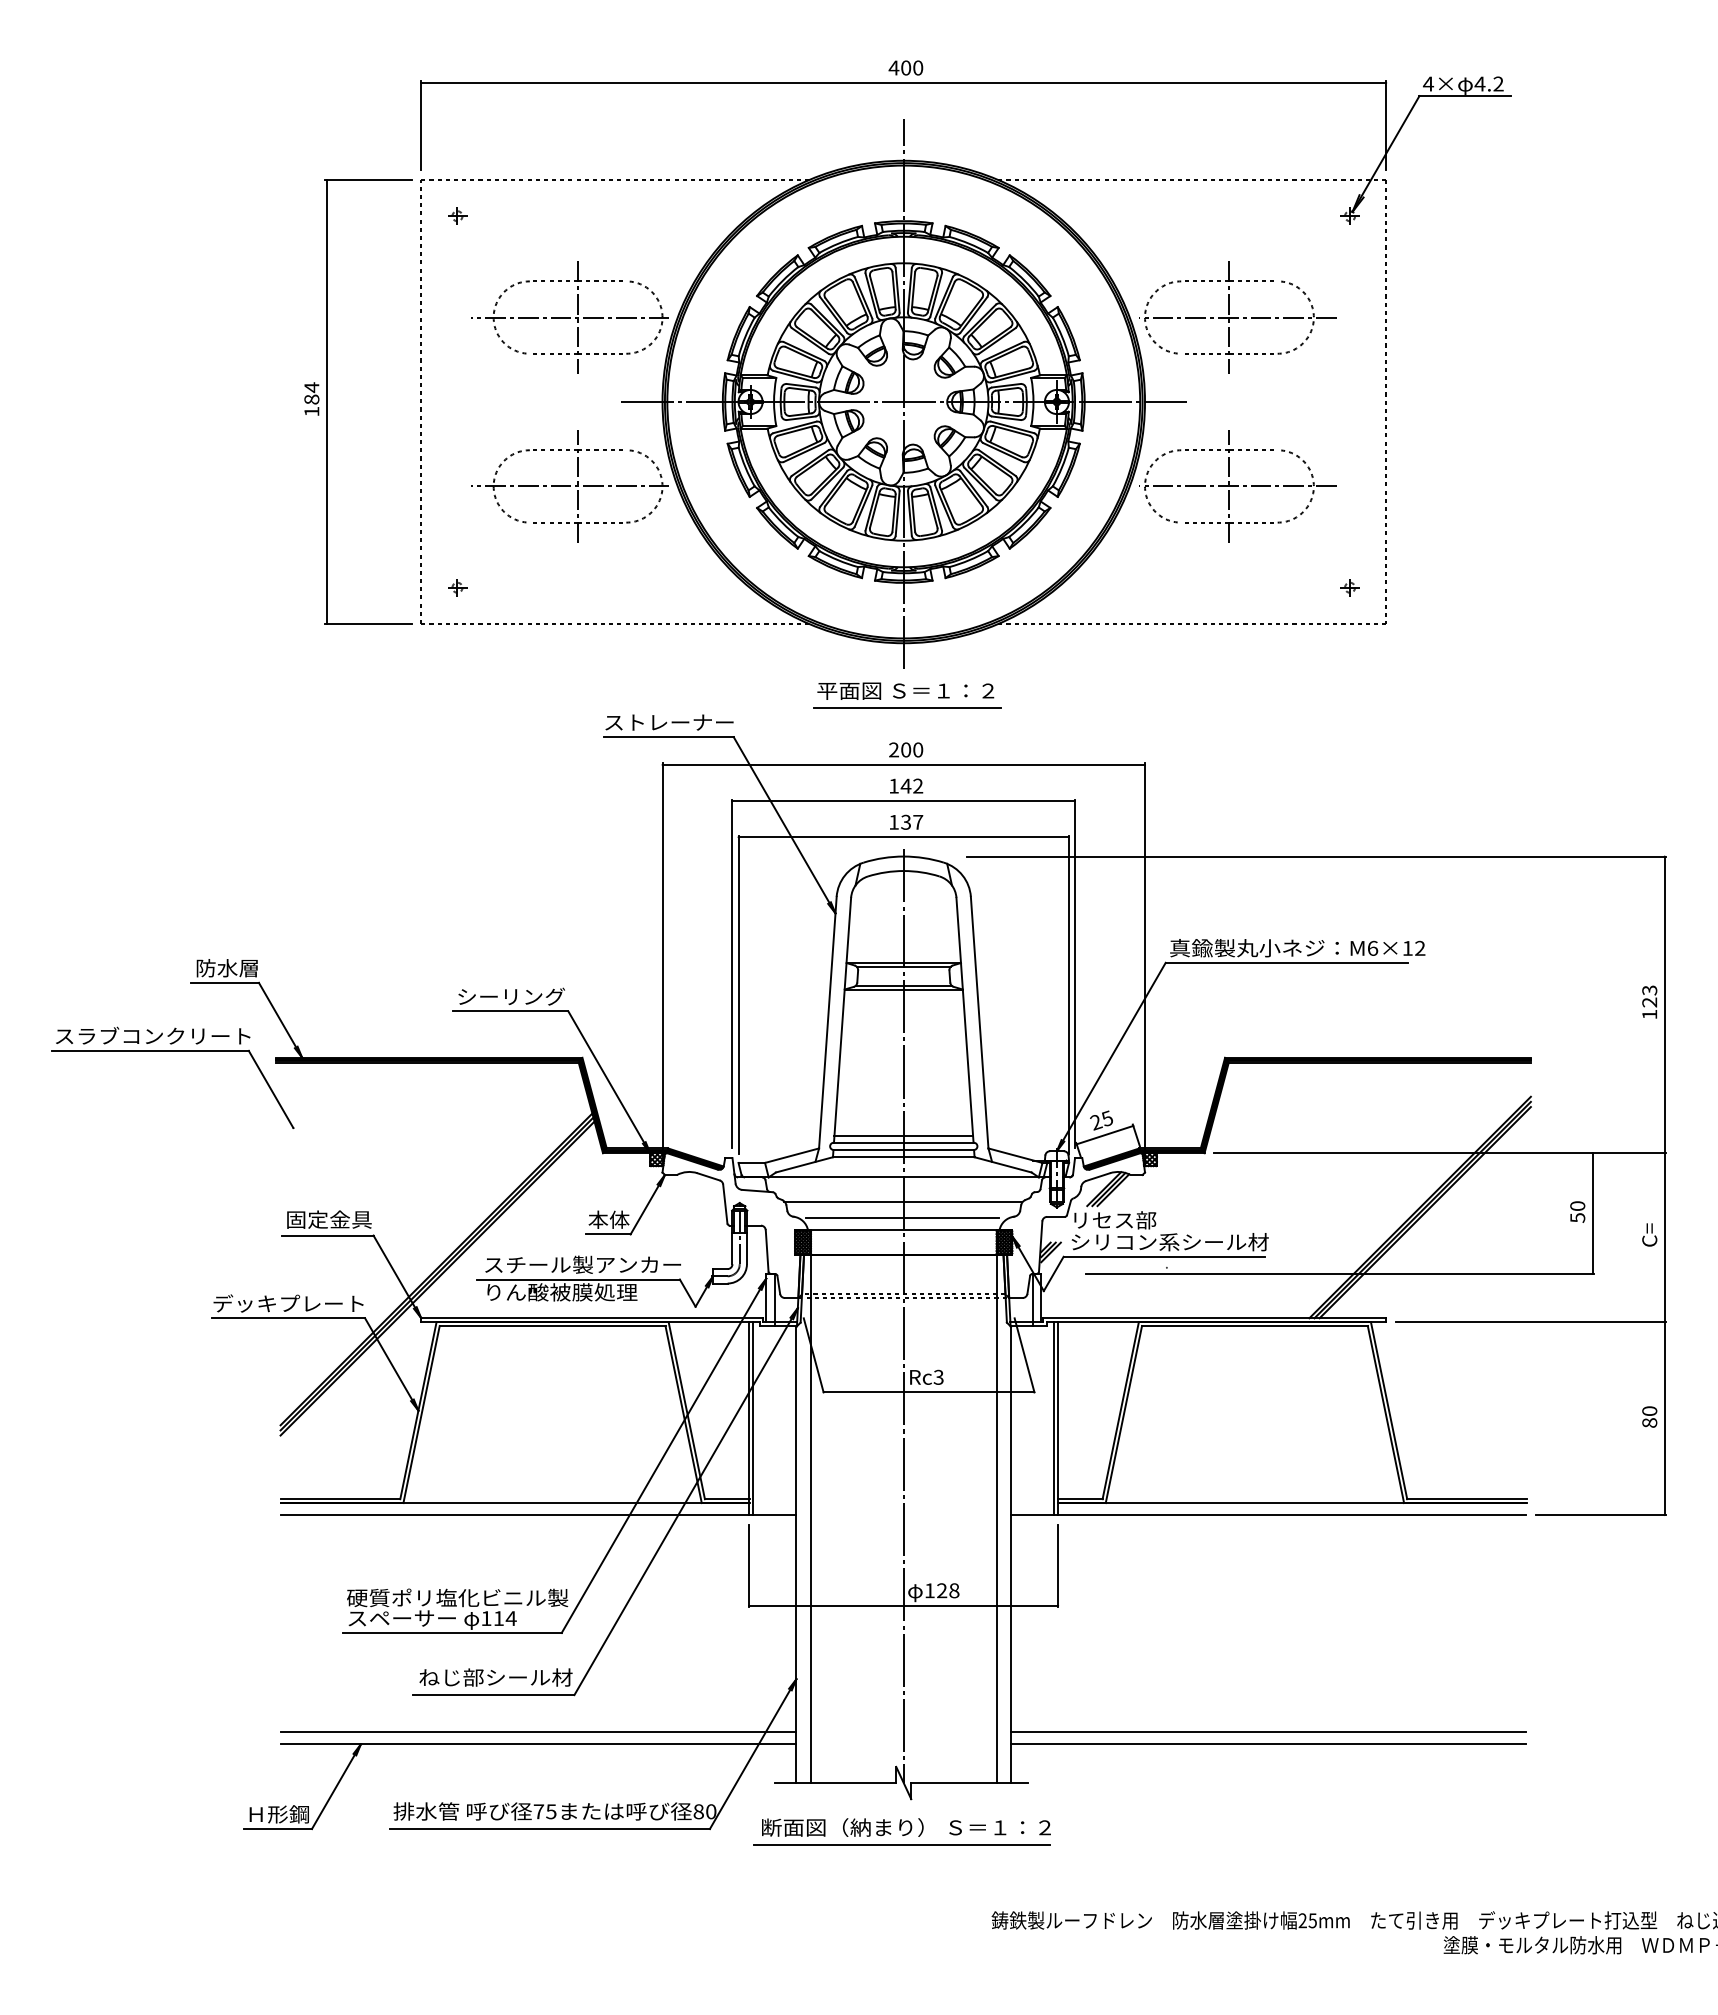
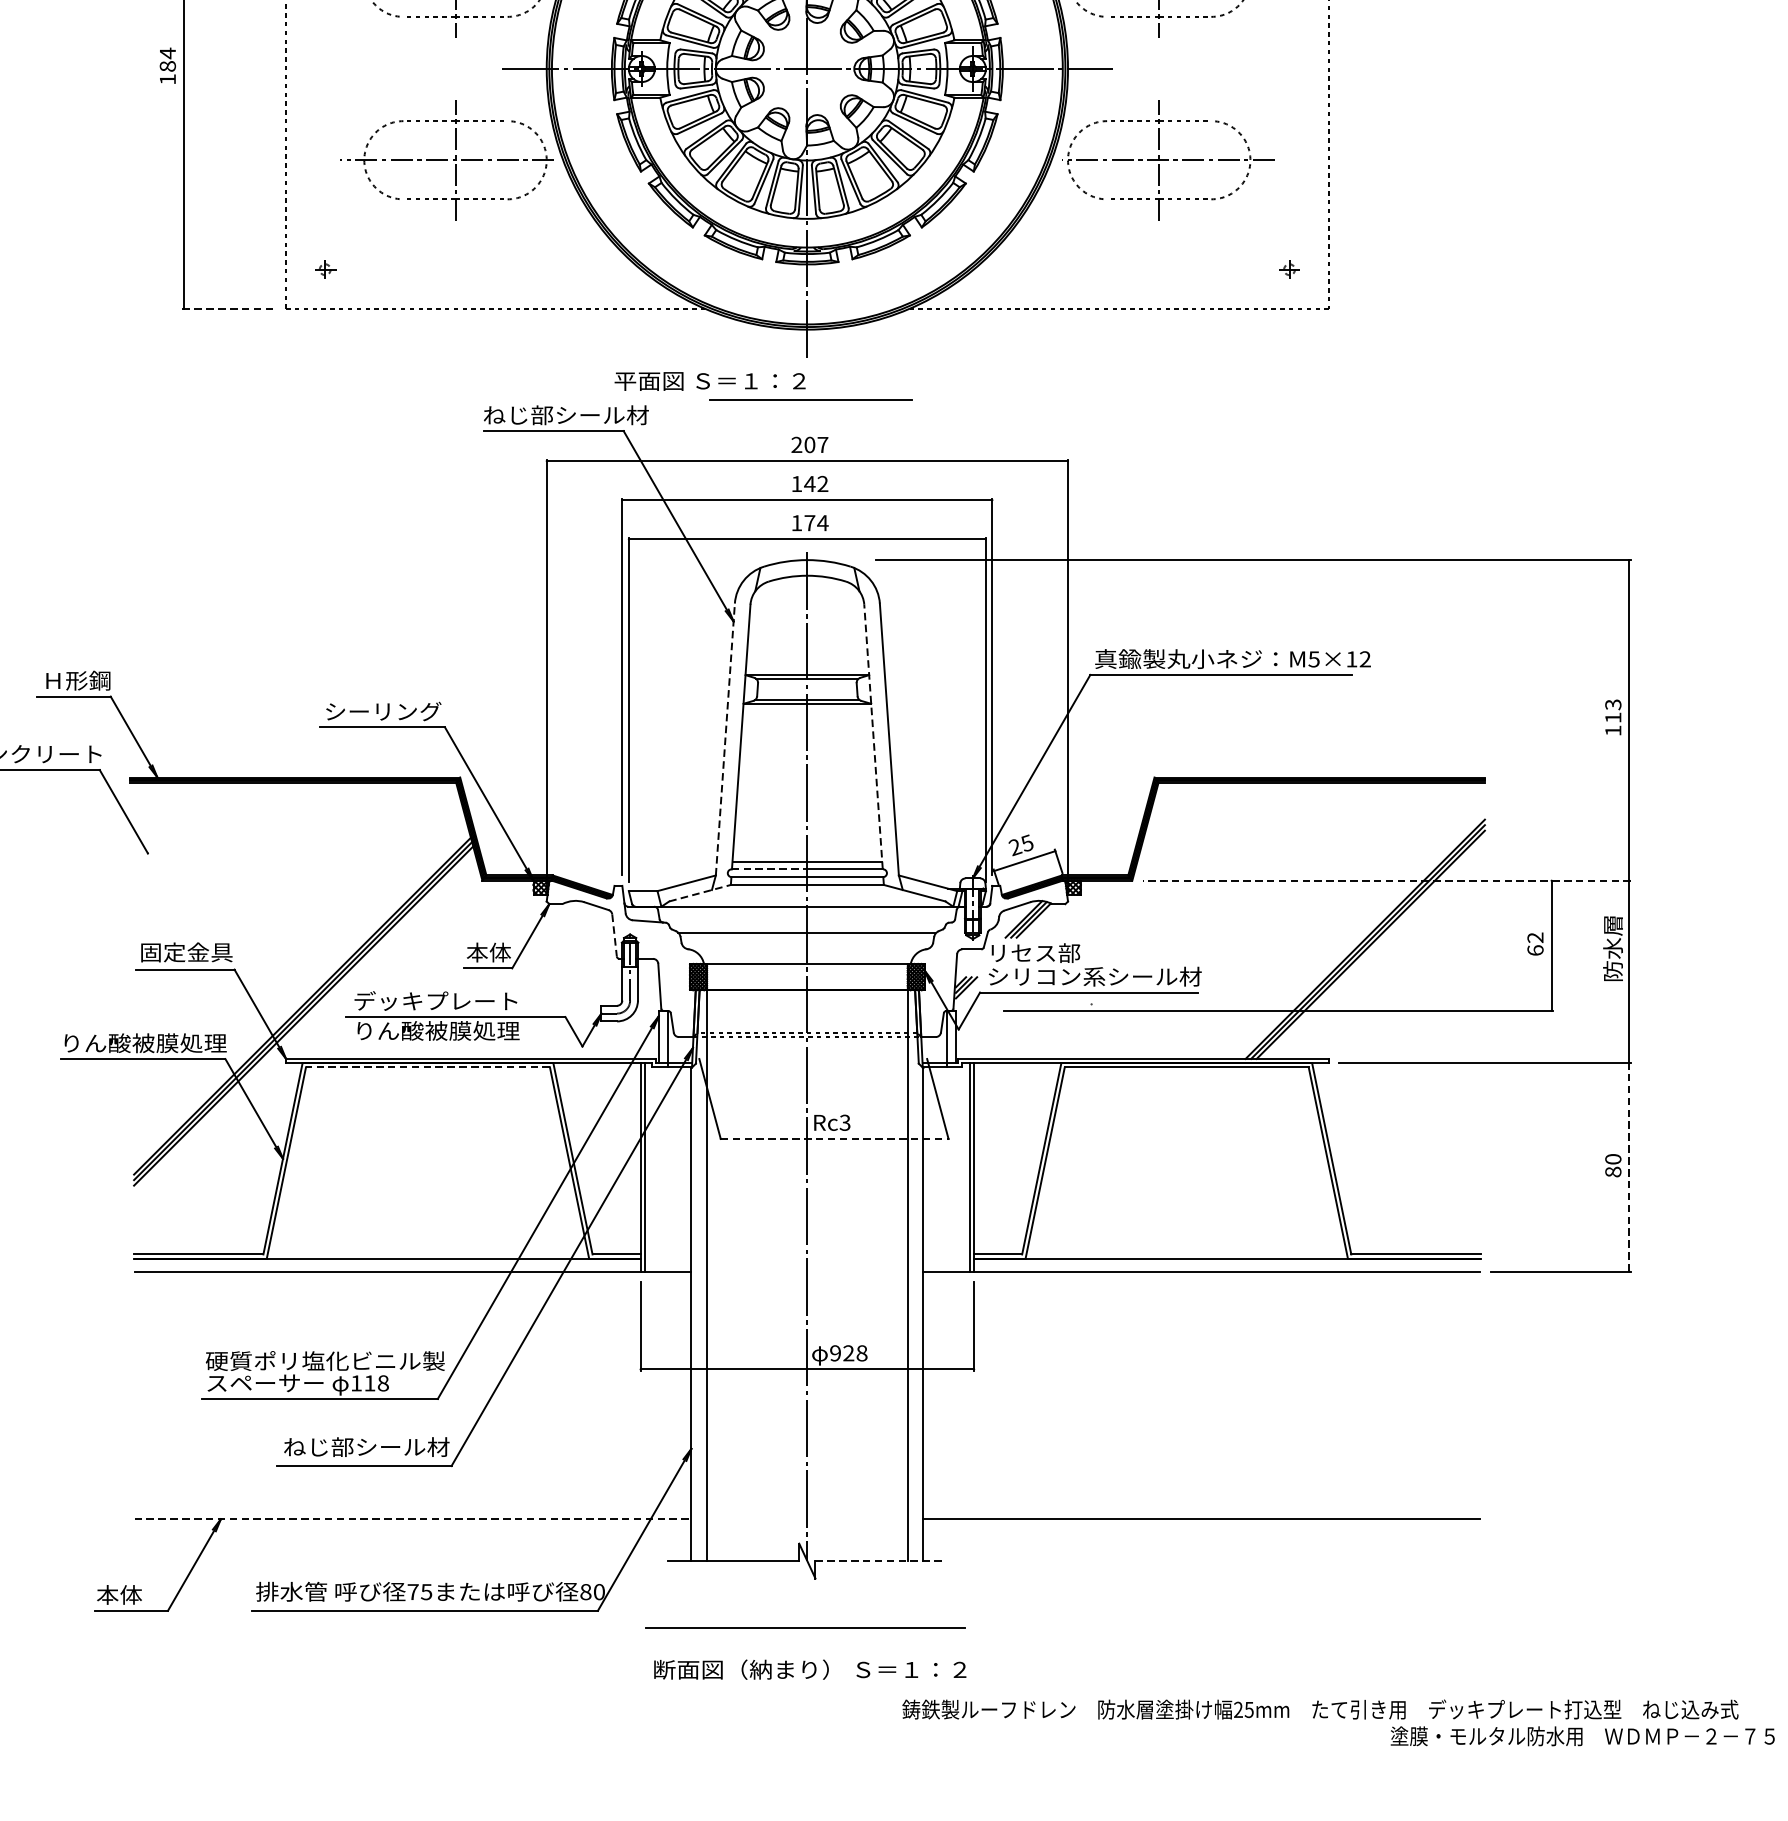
line: (368, 623) -> (229, 308), solid -> dashed
text: (905, 690) -> (709, 380), moved
text: (680, 722) -> (566, 415), ストレーナー -> ねじ部シール材
text: (918, 749) -> (823, 444), 200 -> 207
text: (912, 821) -> (816, 522), 137 -> 174
text: (1372, 947) -> (1313, 658), M6×12 -> M5×12
text: (227, 968) -> (76, 681), 防水層 -> Ｈ形鋼
text: (1649, 1002) -> (1613, 717), 123 -> 113
line: (965, 1020) -> (874, 737), solid -> dashed
line: (827, 1022) -> (724, 739), solid -> dashed
line: (869, 1142) -> (770, 869), solid -> dashed
line: (1440, 1153) -> (1387, 880), solid -> dashed
line: (804, 1164) -> (700, 892), solid -> dashed
line: (725, 1204) -> (614, 936), solid -> dashed
text: (1577, 1211) -> (1535, 943), 50 -> 62
text: (1649, 1216) -> (1613, 948), C= -> 防水層
line: (902, 1218) -> (806, 951), removed
text: (582, 1264) -> (460, 1000), スチール製アンカー -> デッキプレート
text: (289, 1303) -> (143, 1042), デッキプレート -> りん酸被膜処理
line: (552, 1326) -> (427, 1067), solid -> dashed
line: (929, 1392) -> (835, 1139), solid -> dashed
line: (1664, 1418) -> (1629, 1167), solid -> dashed
text: (929, 1590) -> (835, 1353), 128 -> 928
text: (510, 1618) -> (382, 1383), 114 -> 118
line: (538, 1732) -> (412, 1506), removed
line: (1268, 1732) -> (1201, 1506), removed
line: (538, 1744) -> (412, 1519), solid -> dashed
line: (969, 1783) -> (878, 1561), solid -> dashed
text: (277, 1814) -> (130, 1595), Ｈ形鋼 -> 本体
text: (906, 1827) -> (810, 1669), moved

